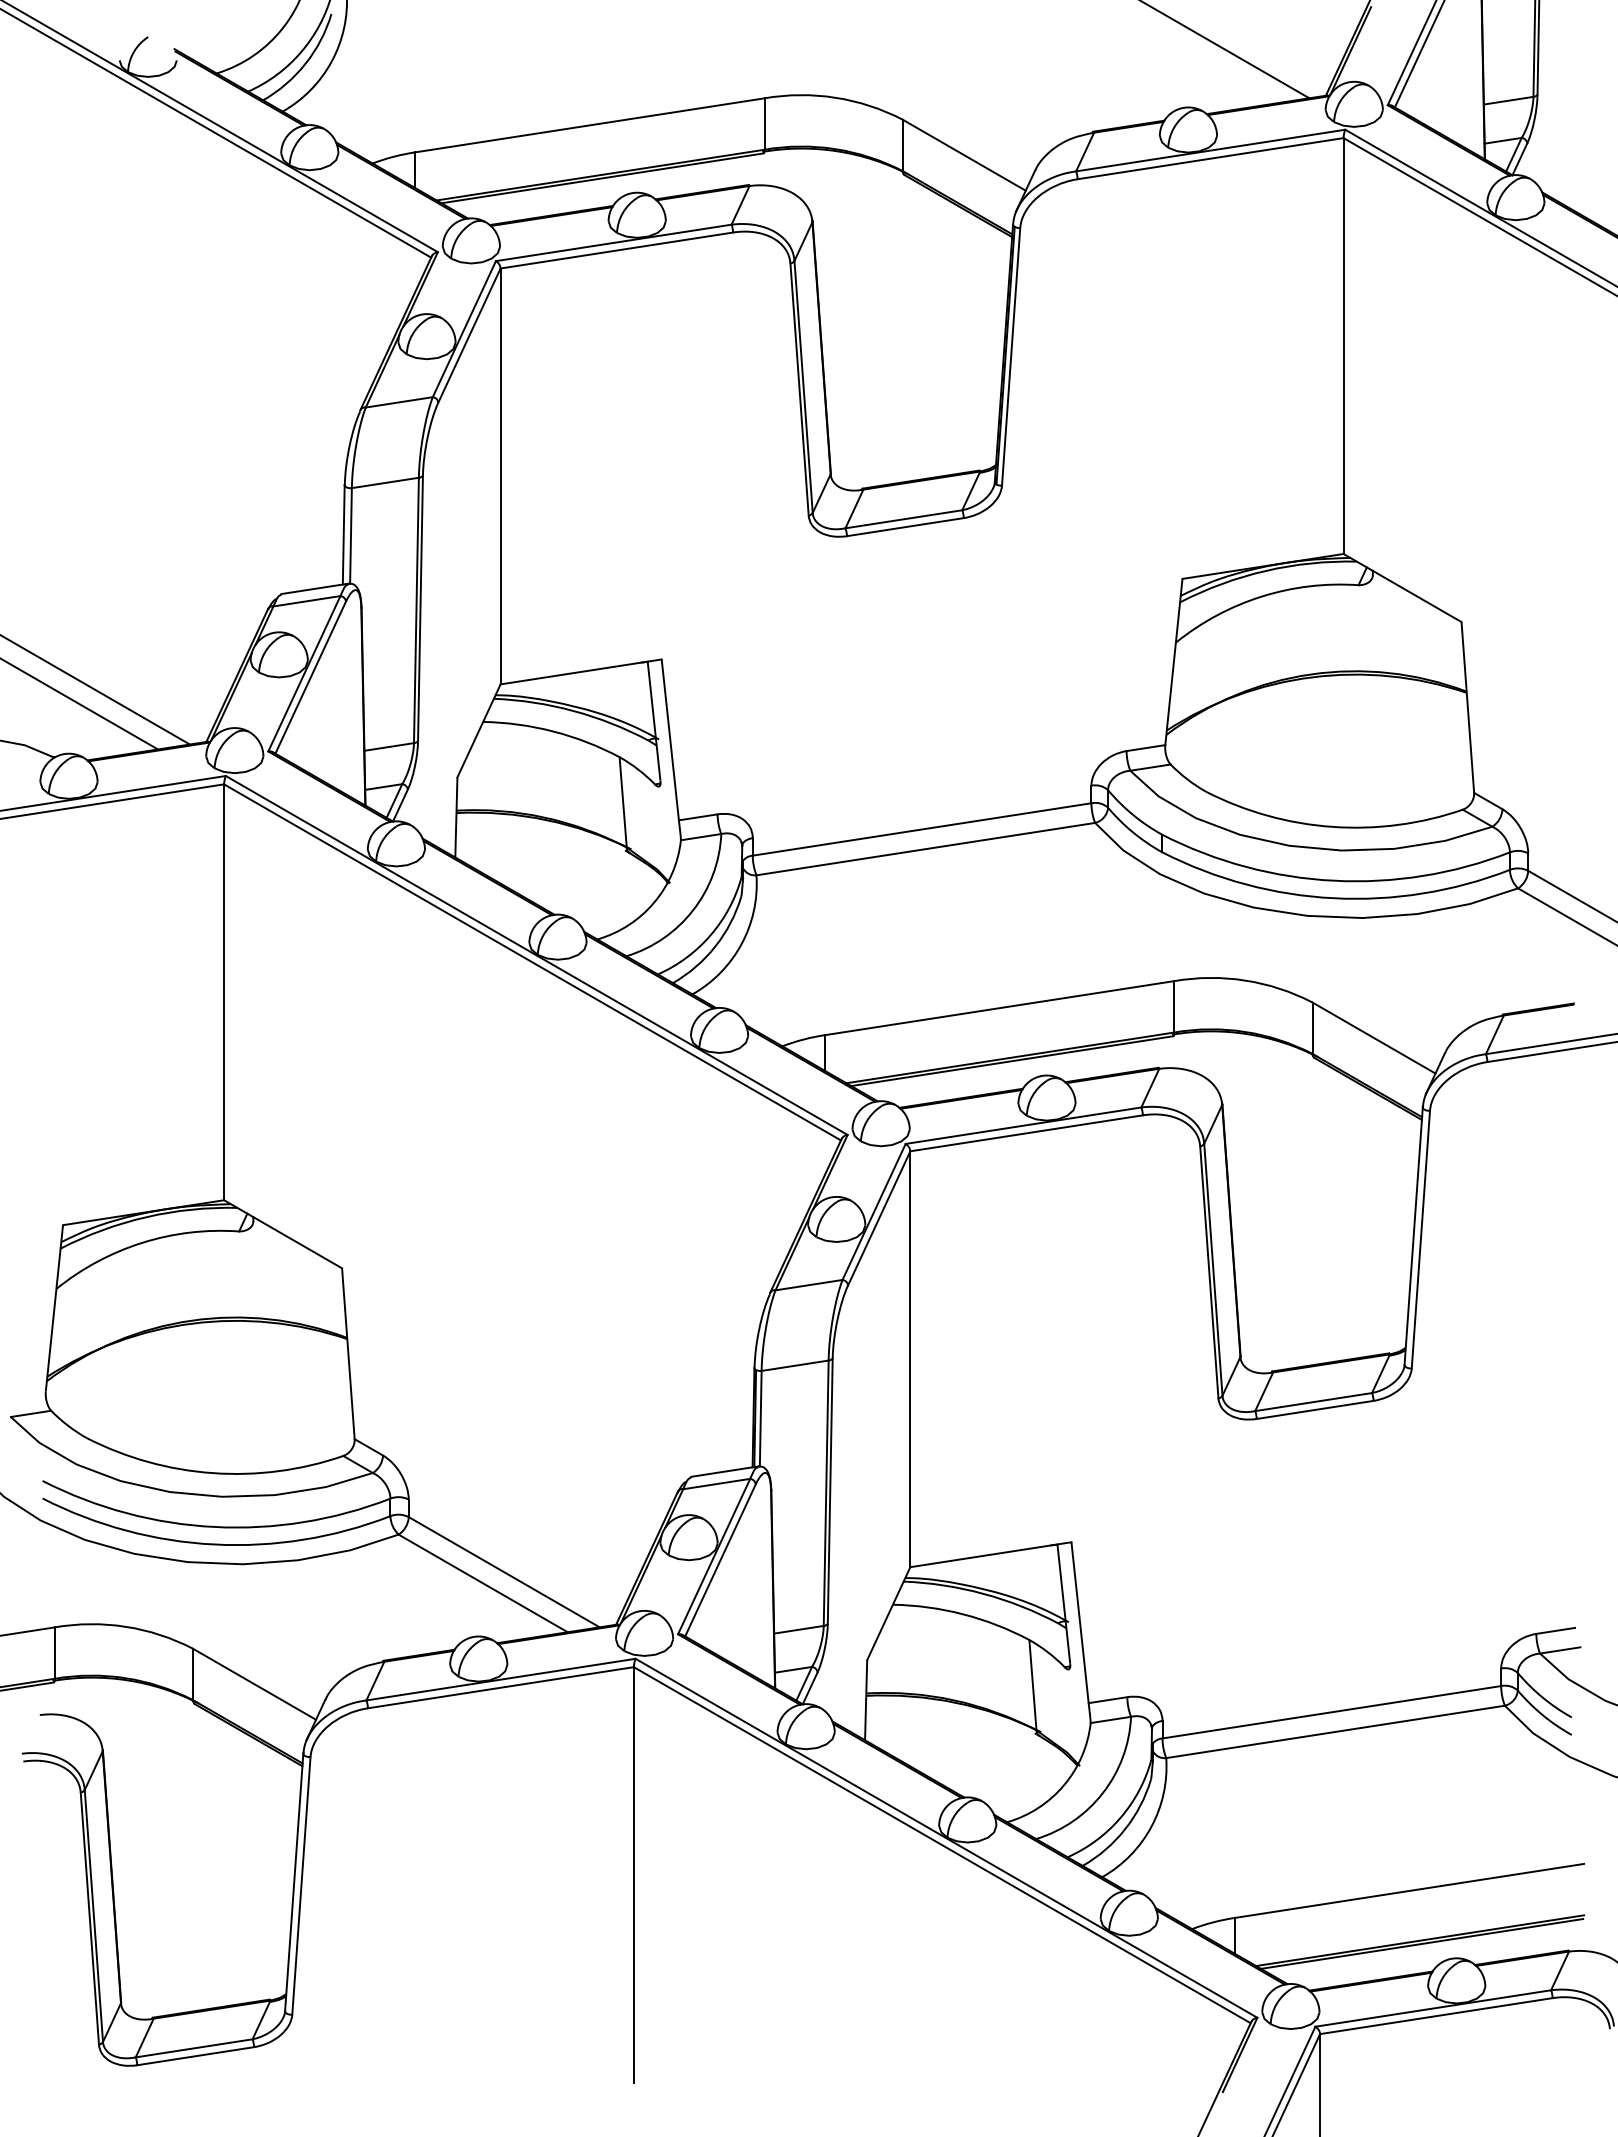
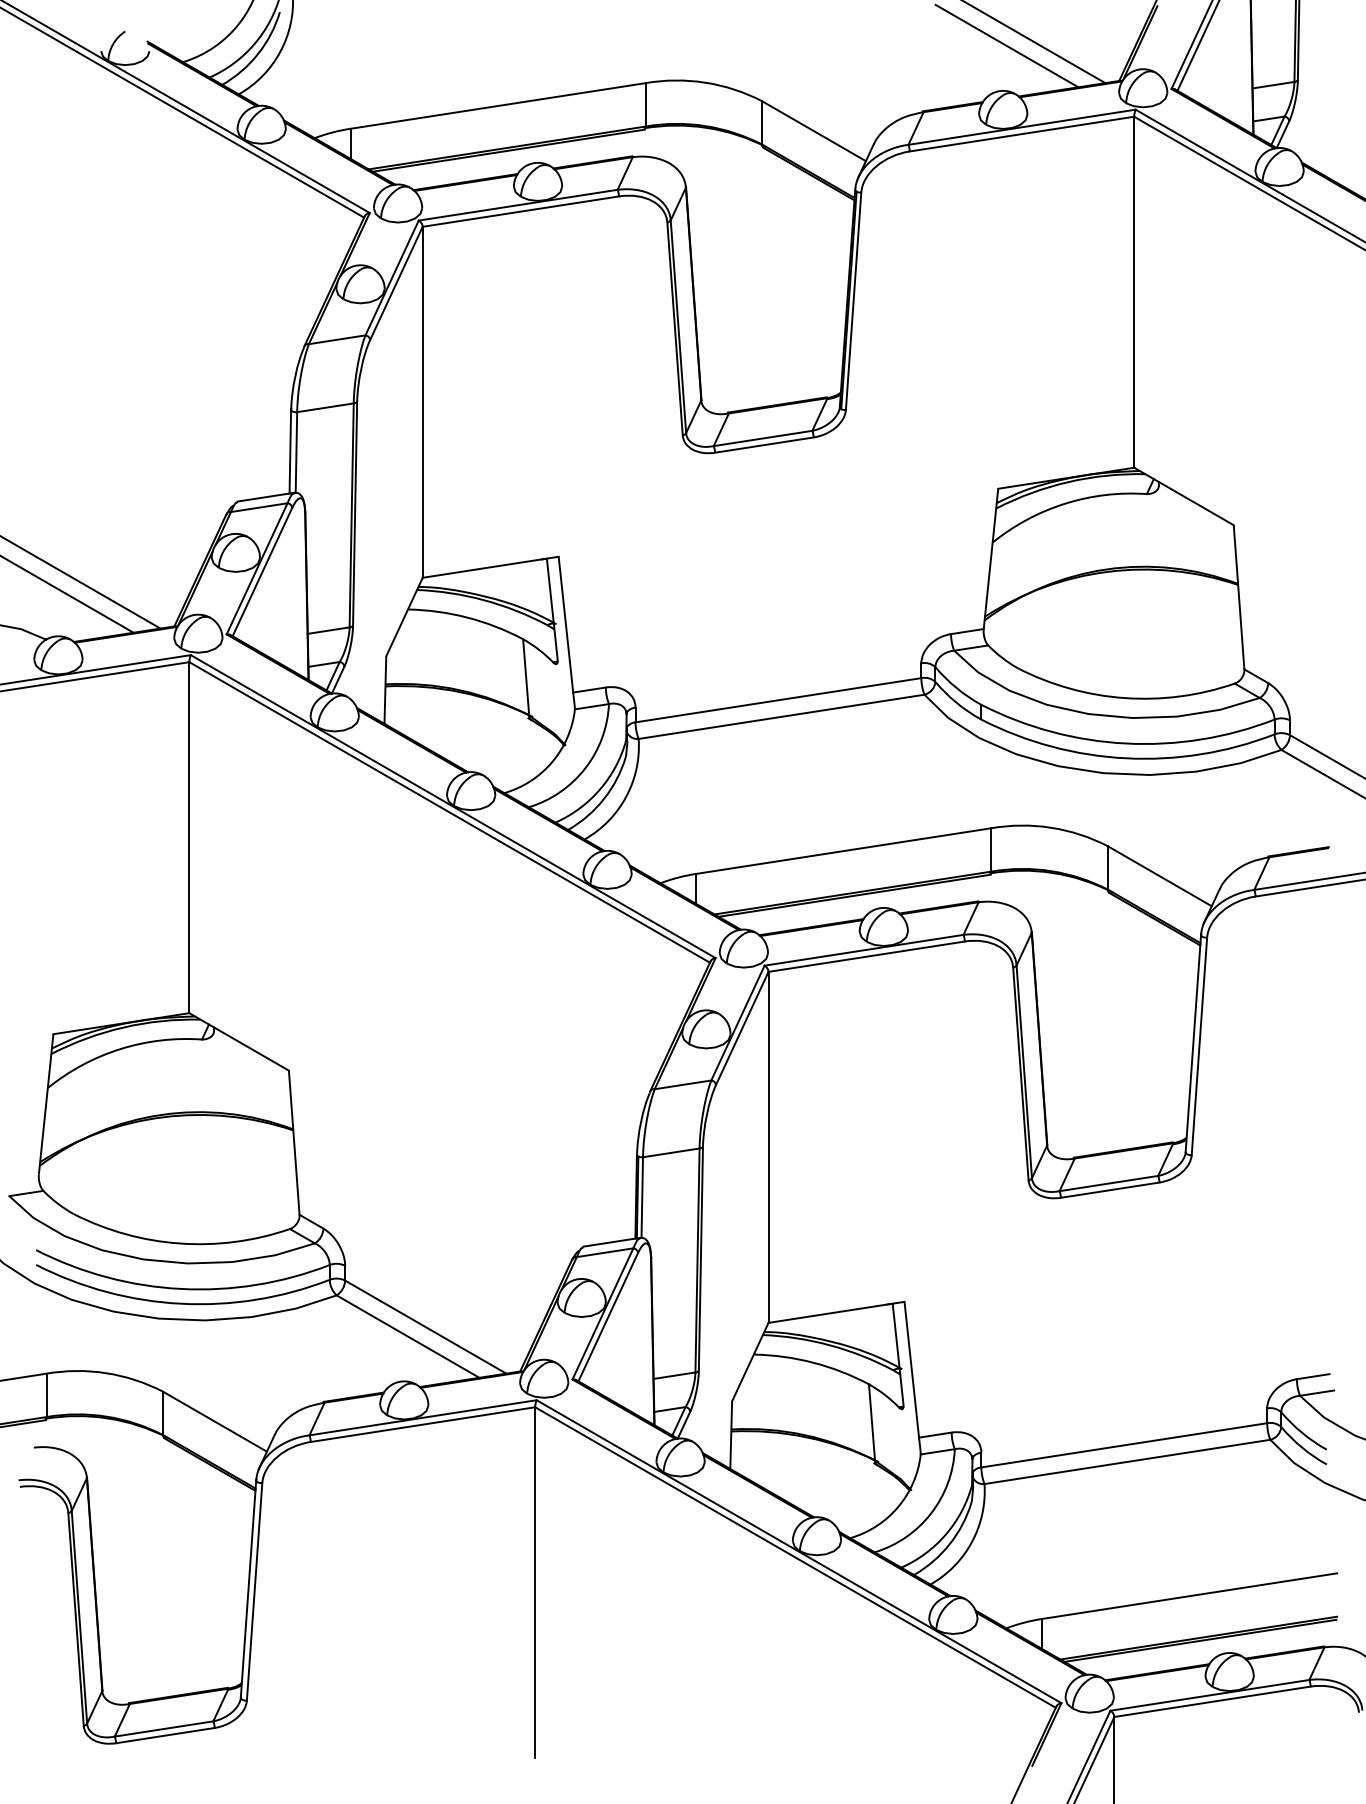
line: (1192, 54) -> (1006, 46), added

